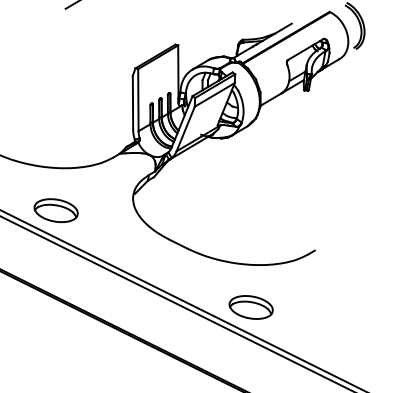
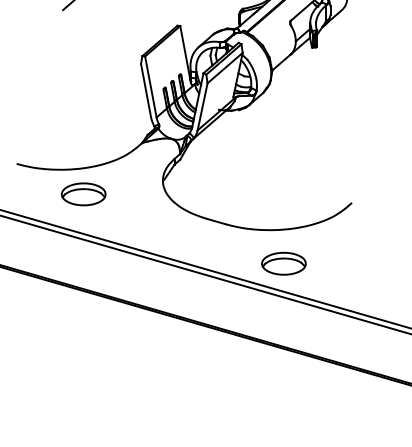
part: (55, 210) -> (83, 194), moved
part: (250, 307) -> (283, 263), moved

